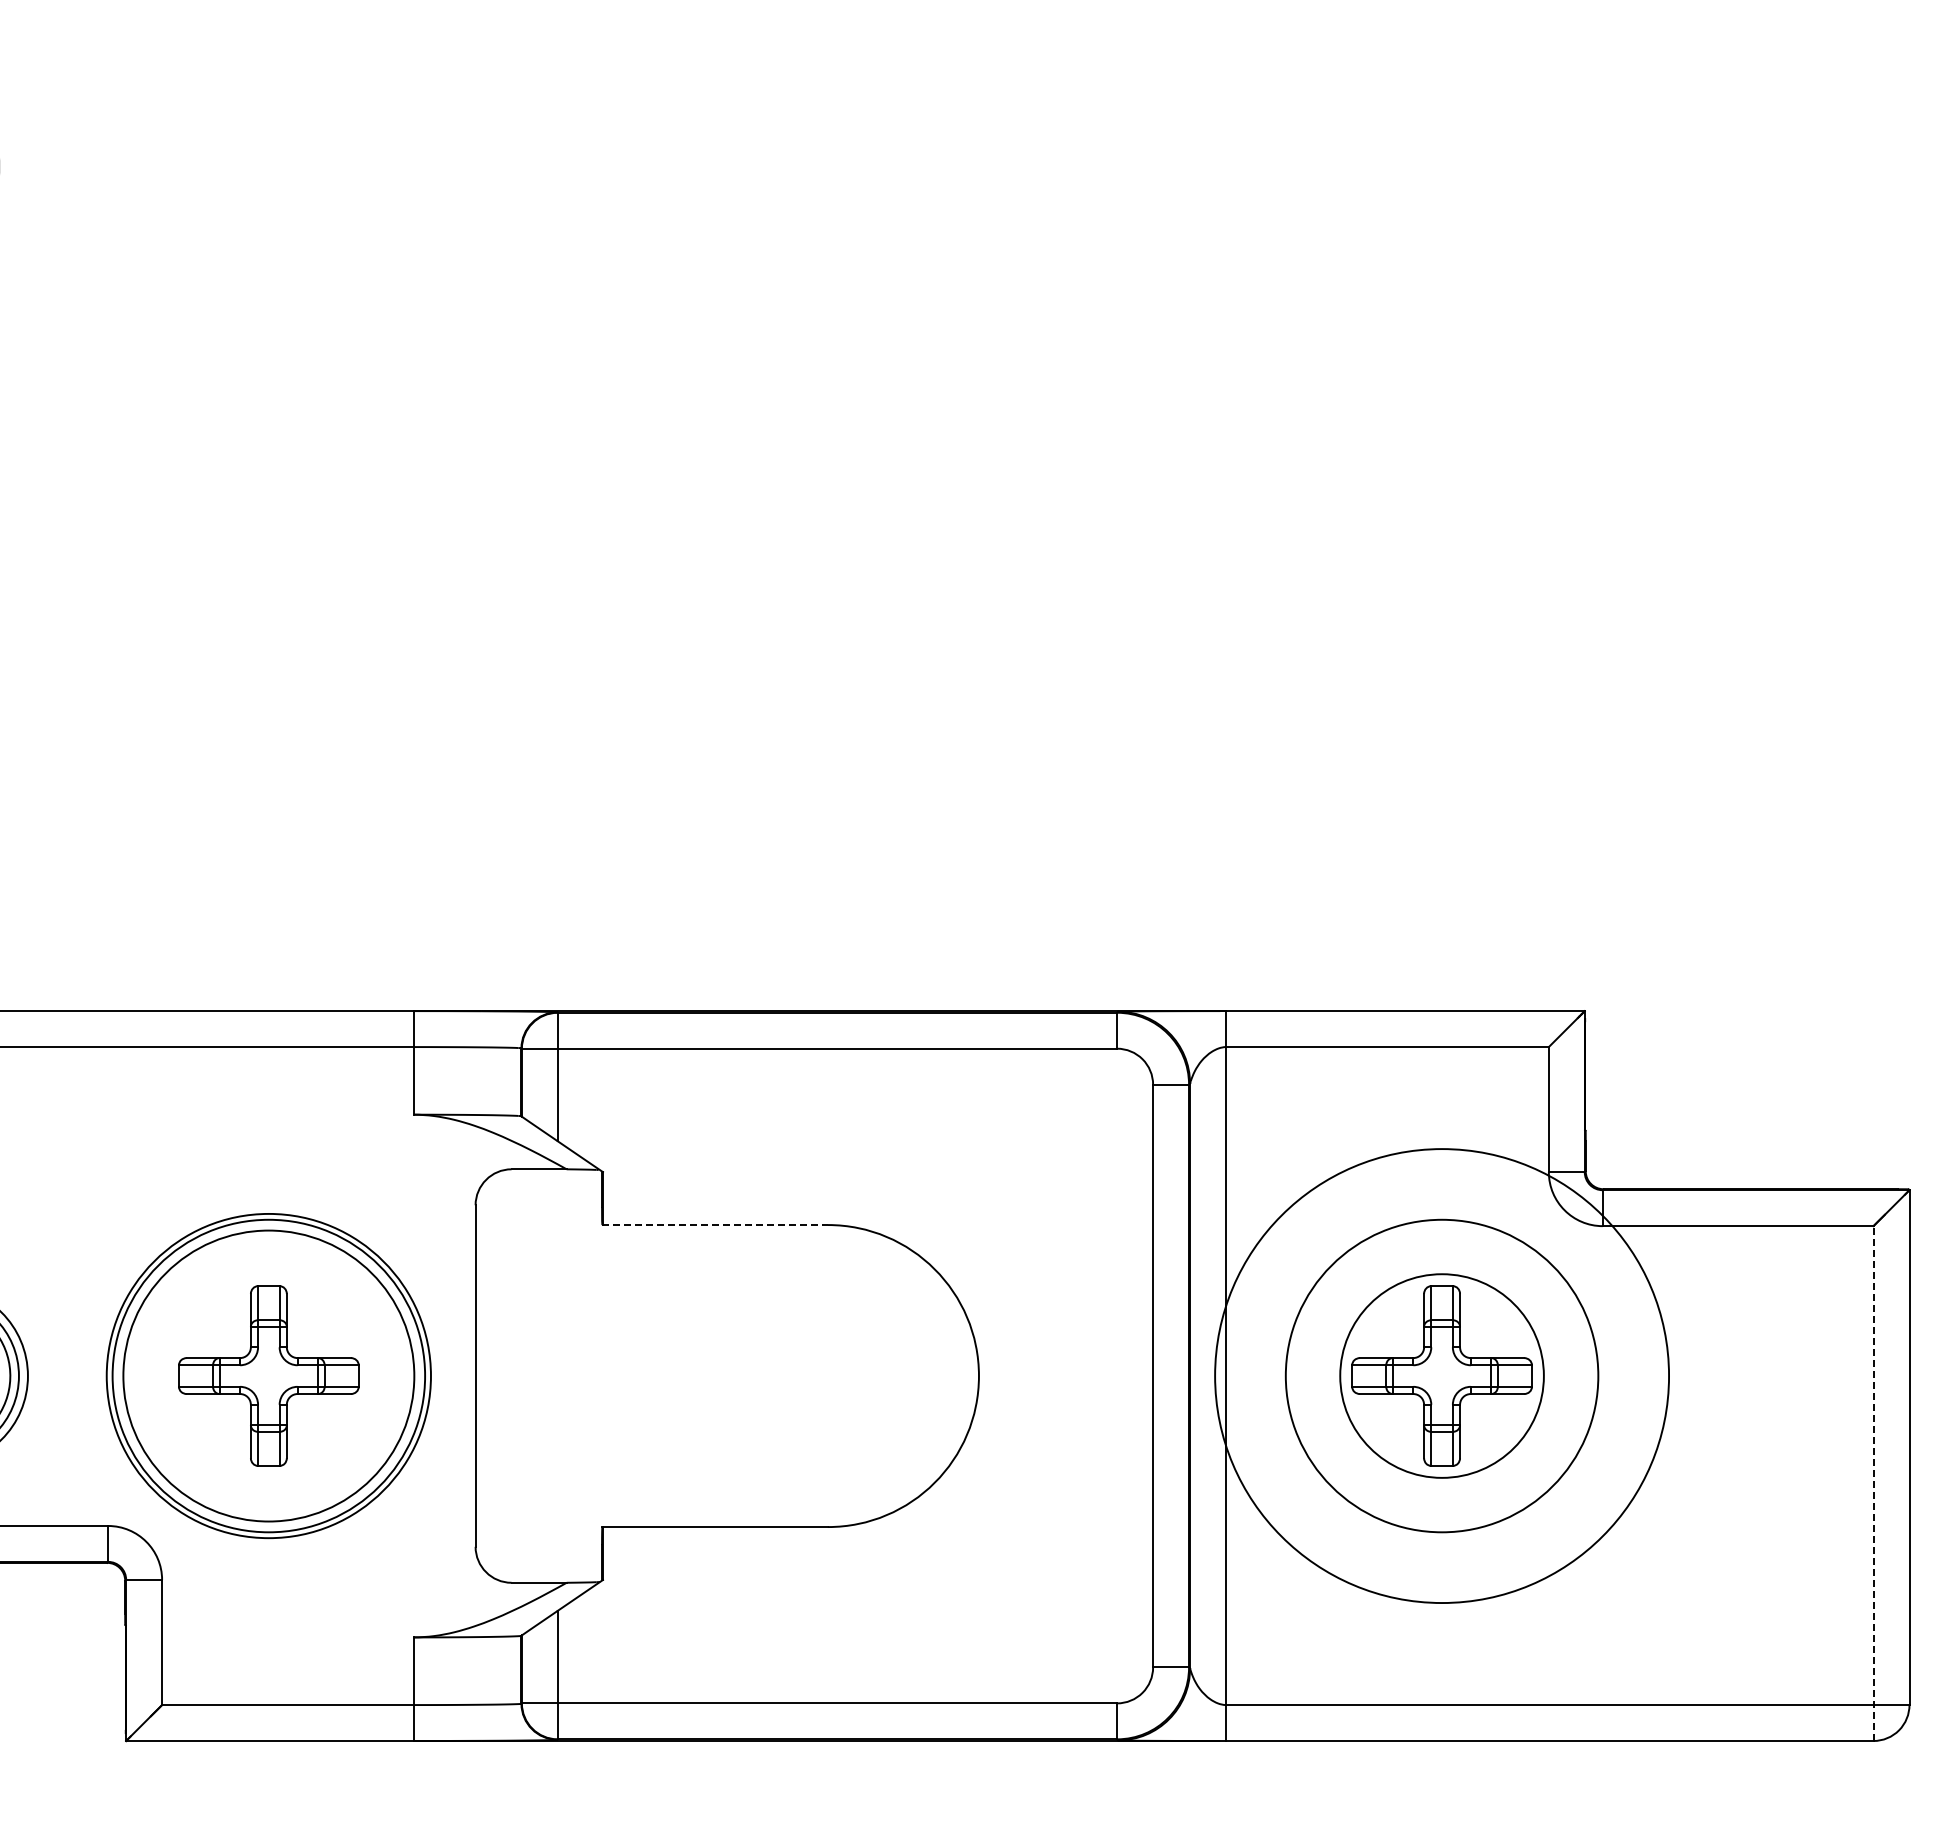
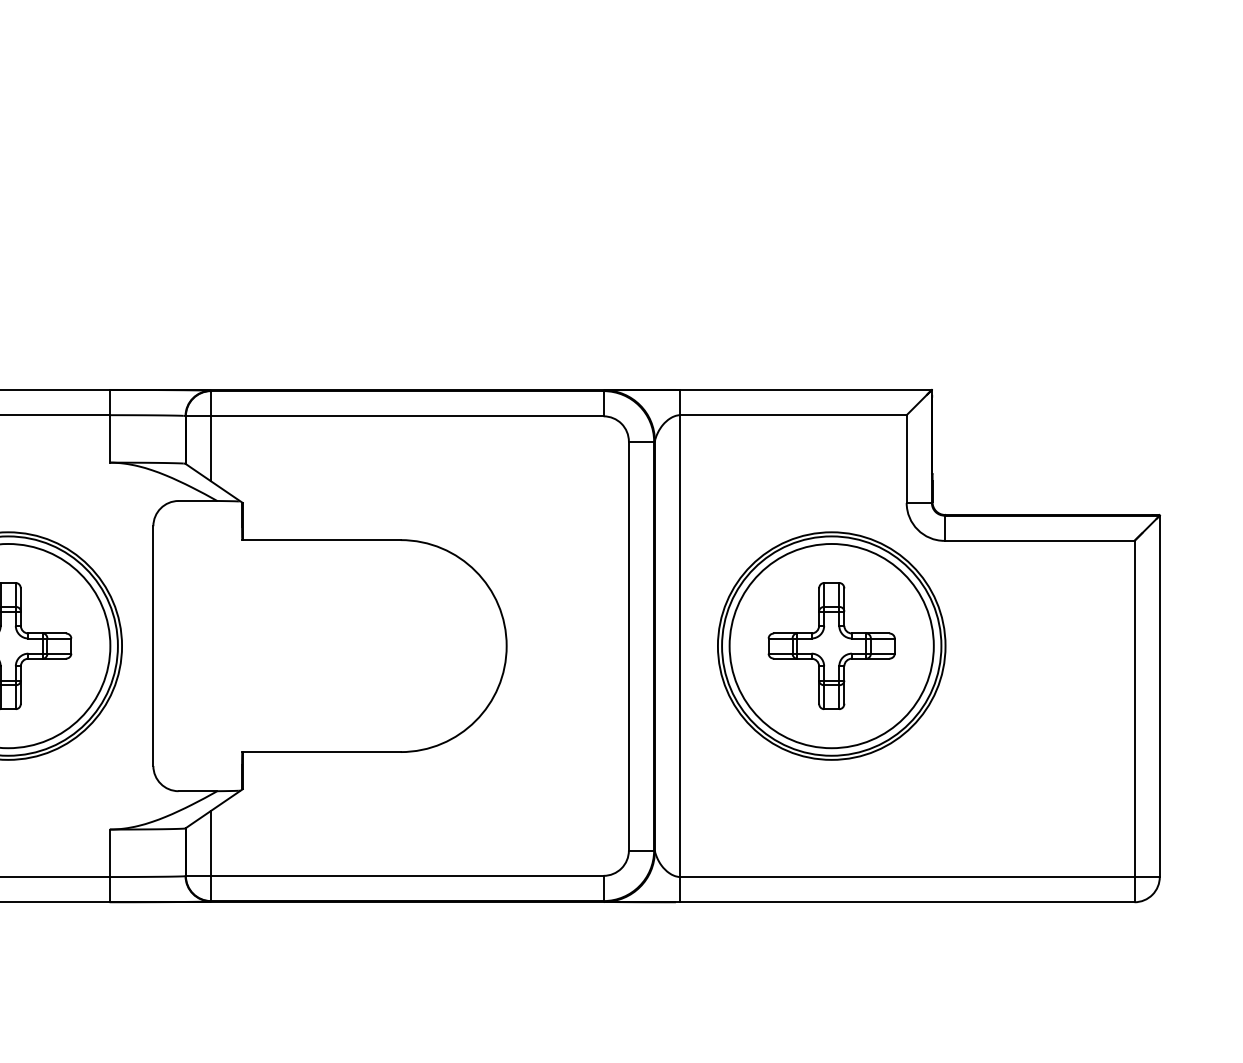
line: (715, 1225) -> (321, 540), dashed -> solid
circle: (1441, 1375) -> (831, 645), size x0.71
circle: (1441, 1375) -> (831, 645), size x1.43
line: (1873, 1483) -> (1134, 721), dashed -> solid

